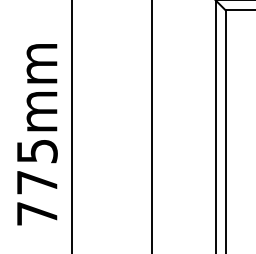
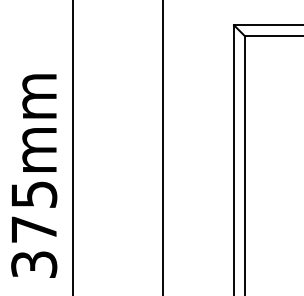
text: (37, 213) -> (34, 264), 775mm -> 375mm

